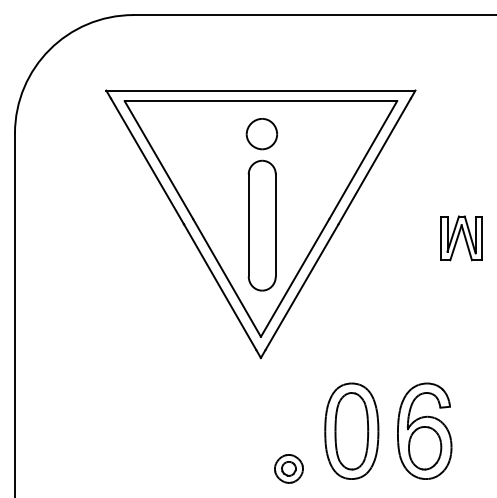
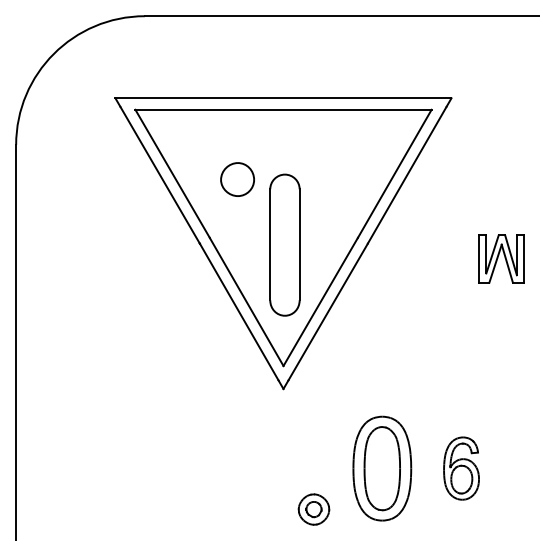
part: (261, 134) -> (237, 179), moved
part: (424, 431) -> (461, 468), size x0.6

